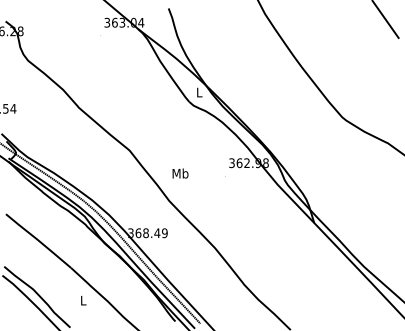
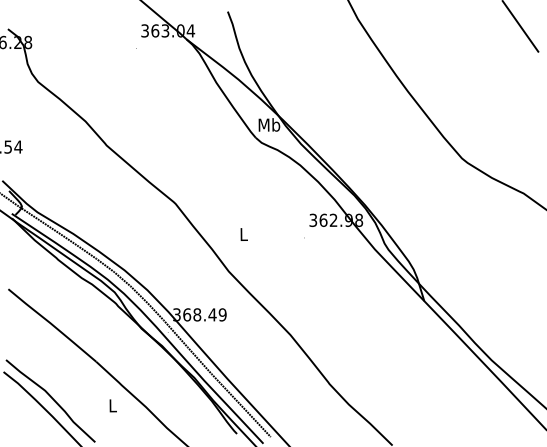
text: (199, 92) -> (269, 124), L -> Mb
text: (180, 173) -> (243, 234), Mb -> L

